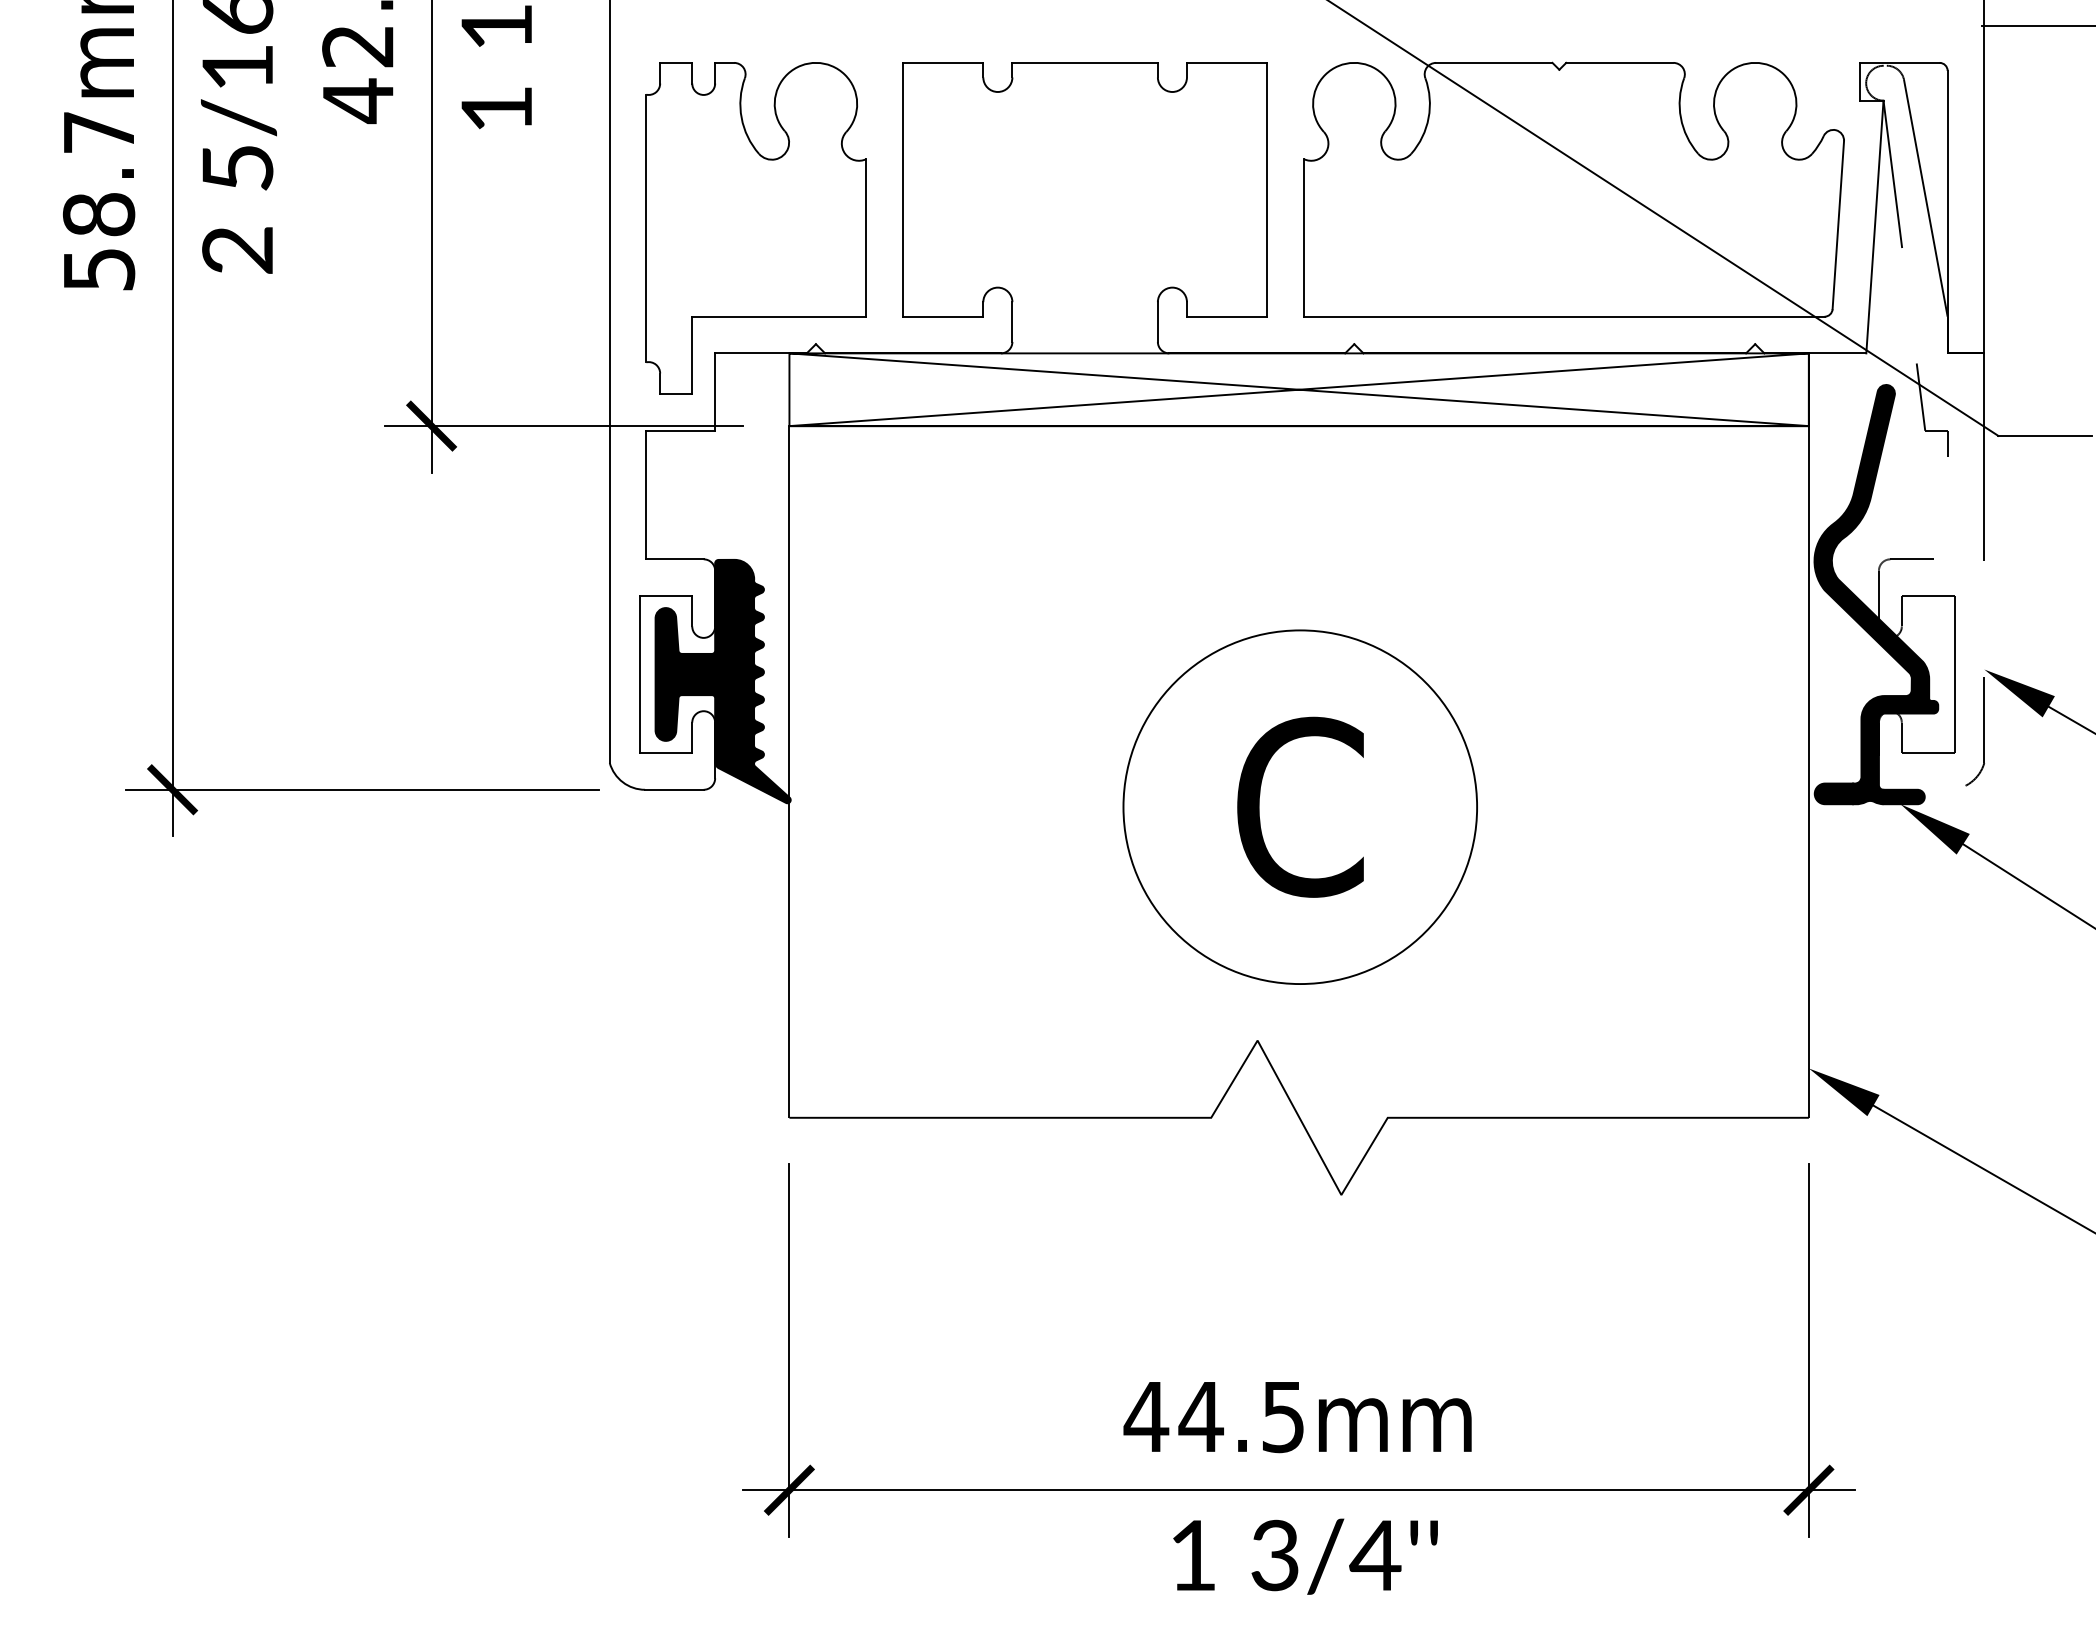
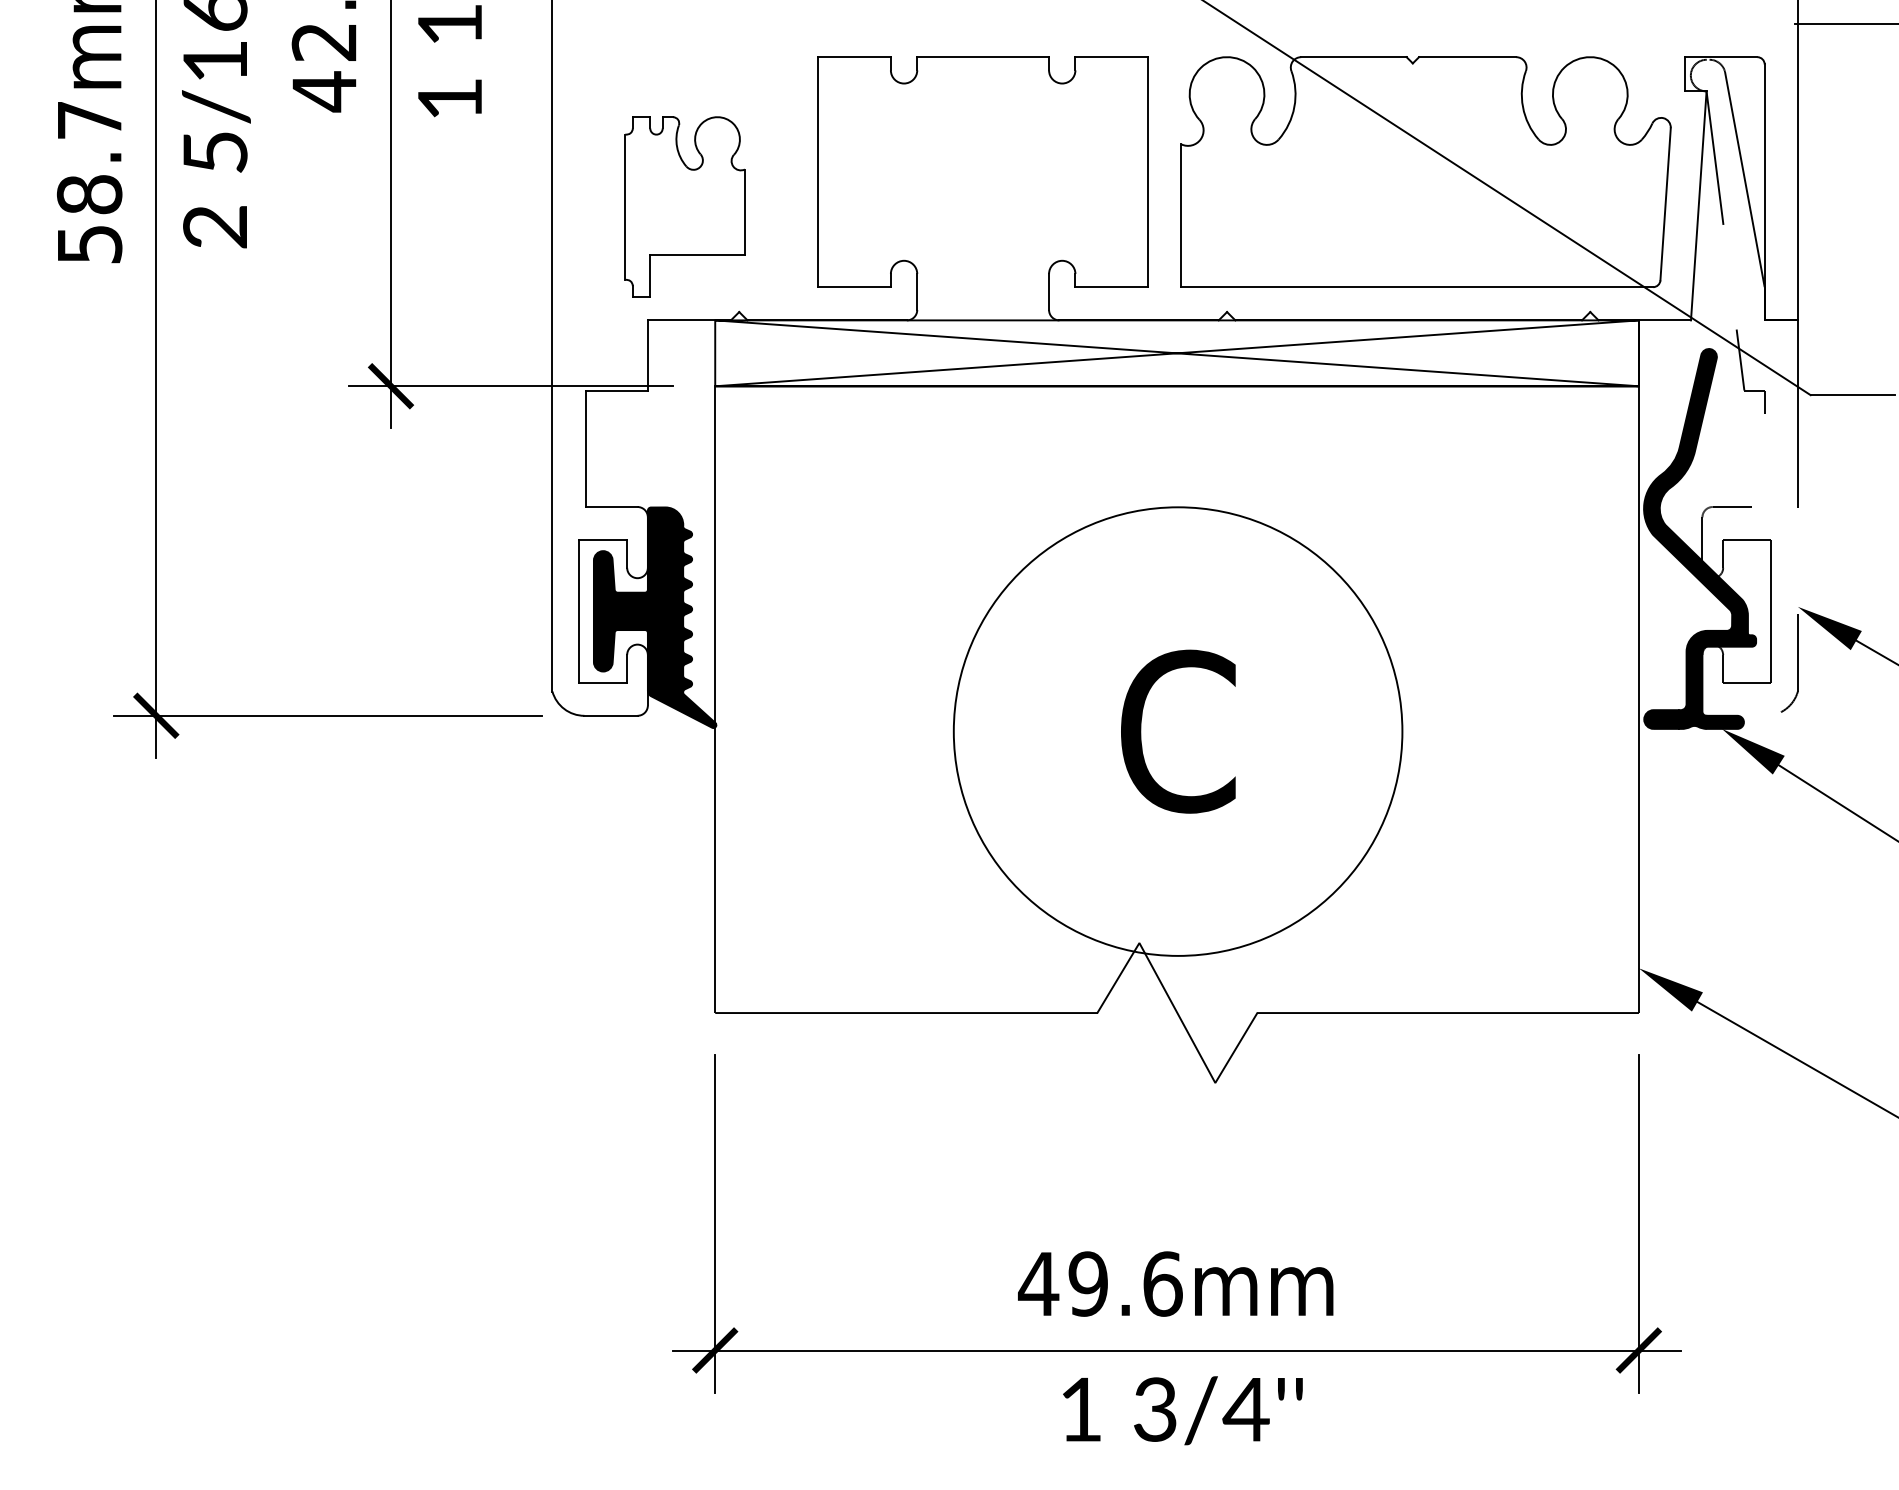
part: (755, 228) -> (684, 207), size x0.6
circle: (1300, 807) -> (1178, 731), size x1.4
text: (1241, 1416) -> (1124, 1283), 44.5mm -> 49.6mm

